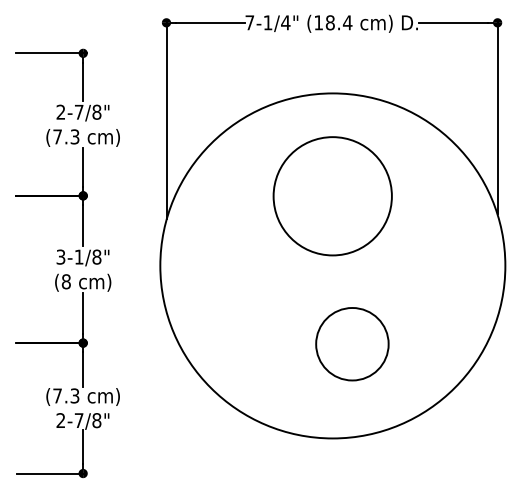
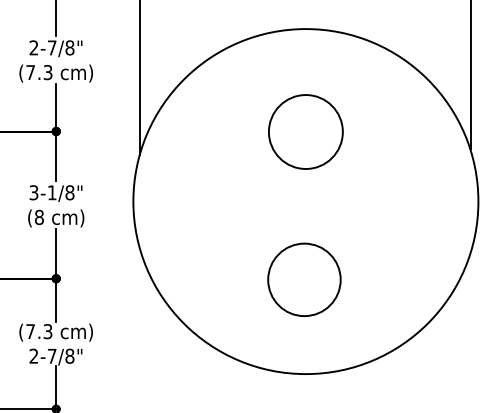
circle: (332, 196) -> (305, 132), size x0.62
circle: (352, 344) -> (304, 280), moved

